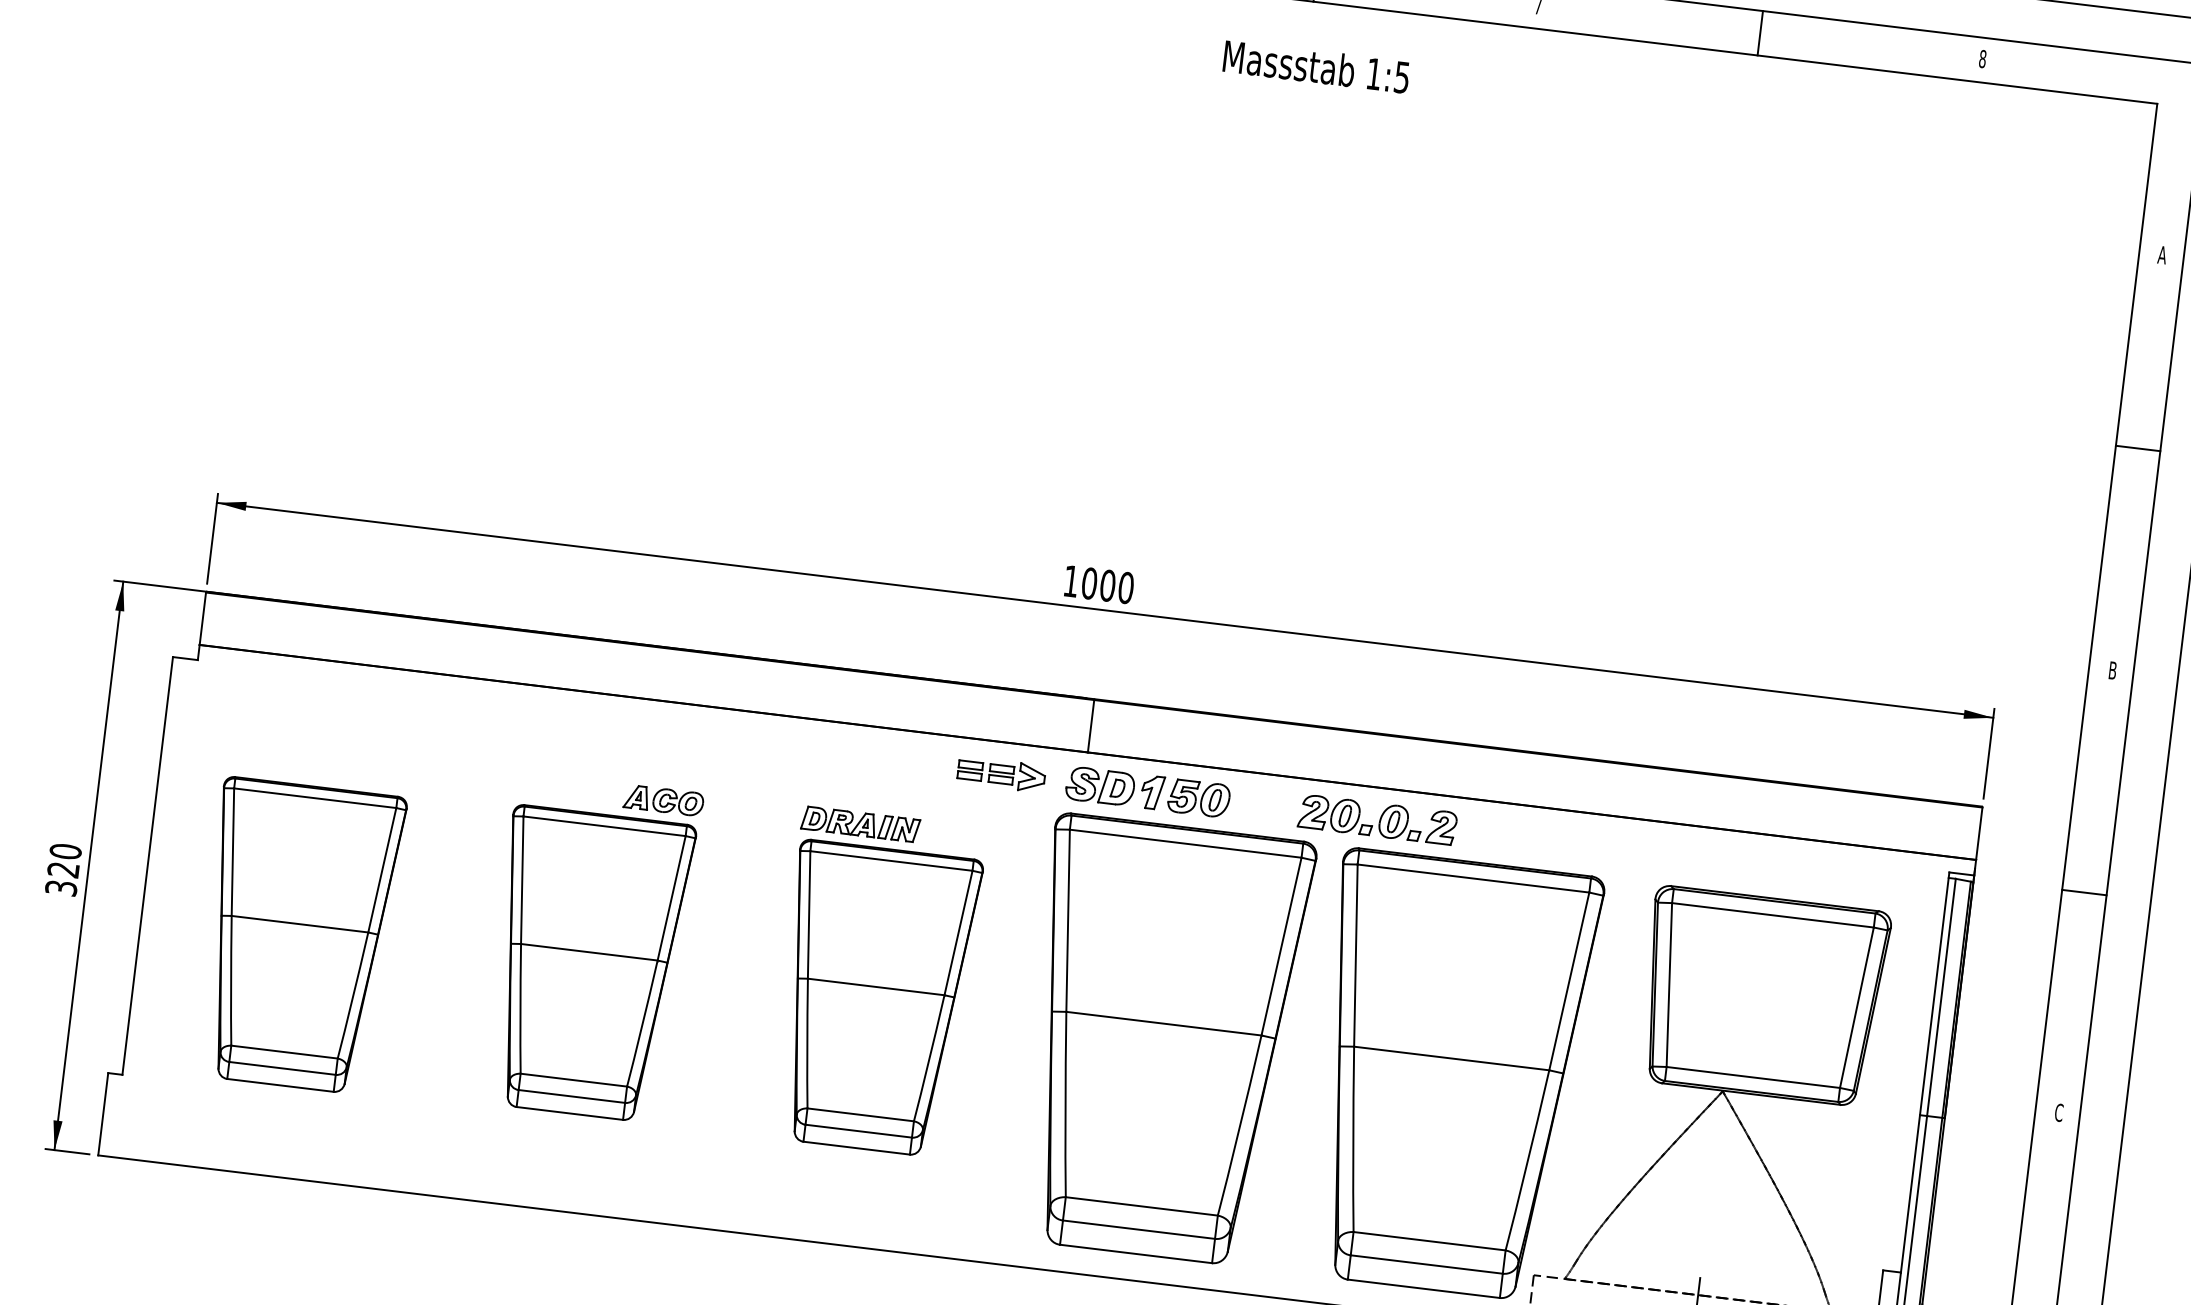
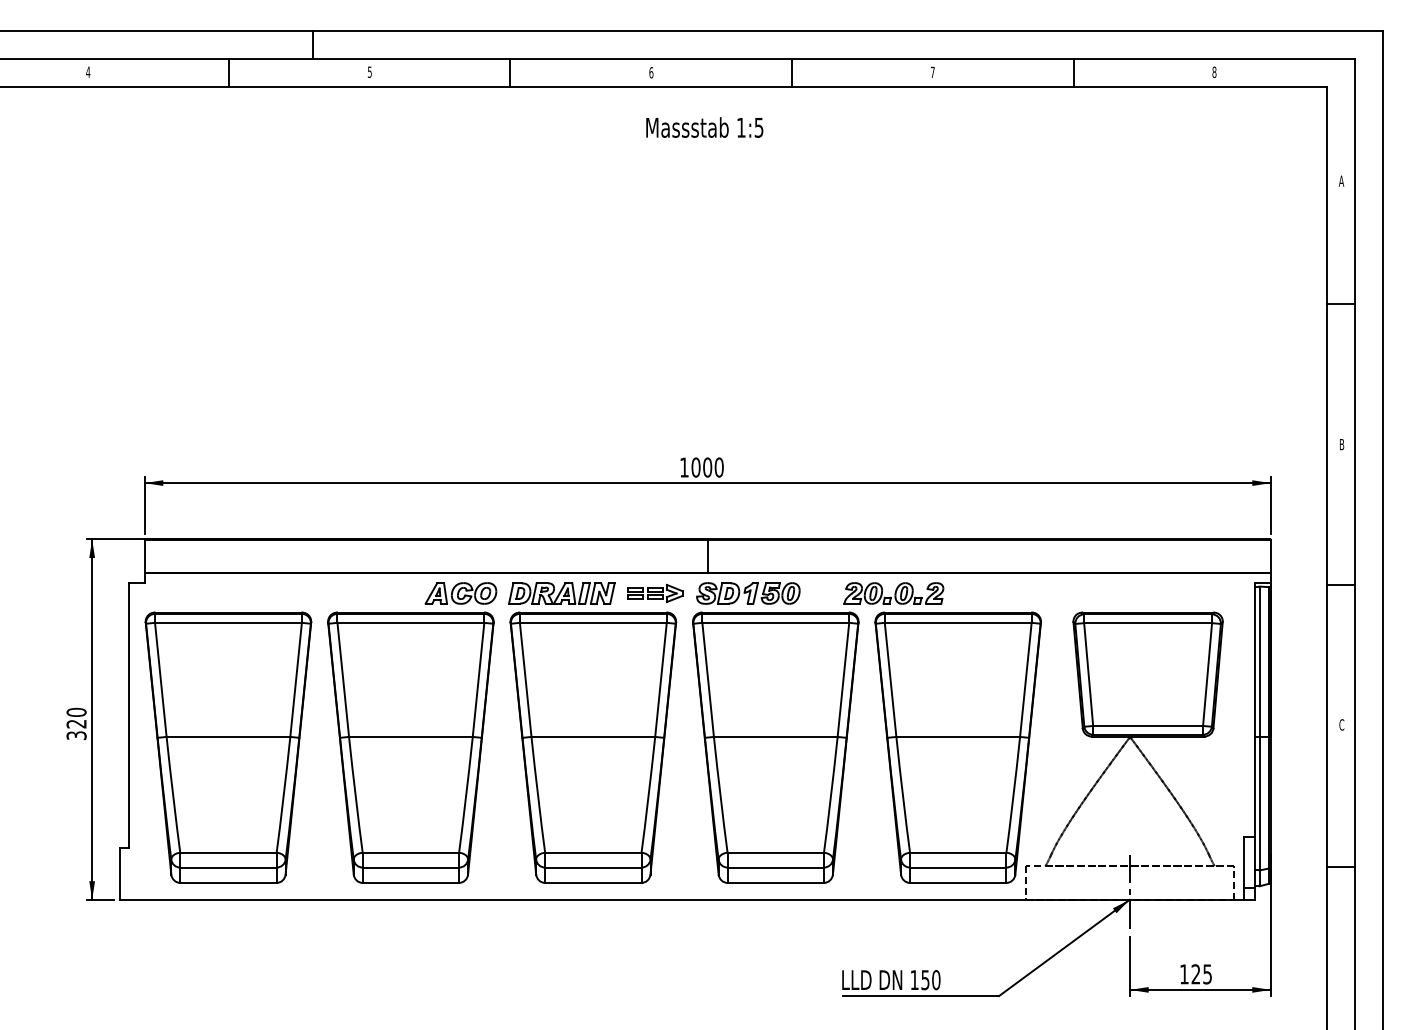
text: (1316, 66) -> (704, 127), moved
part: (298, 935) -> (228, 747), size x1.43
part: (591, 947) -> (412, 732), size x1.43
part: (875, 981) -> (592, 732), size x1.43

